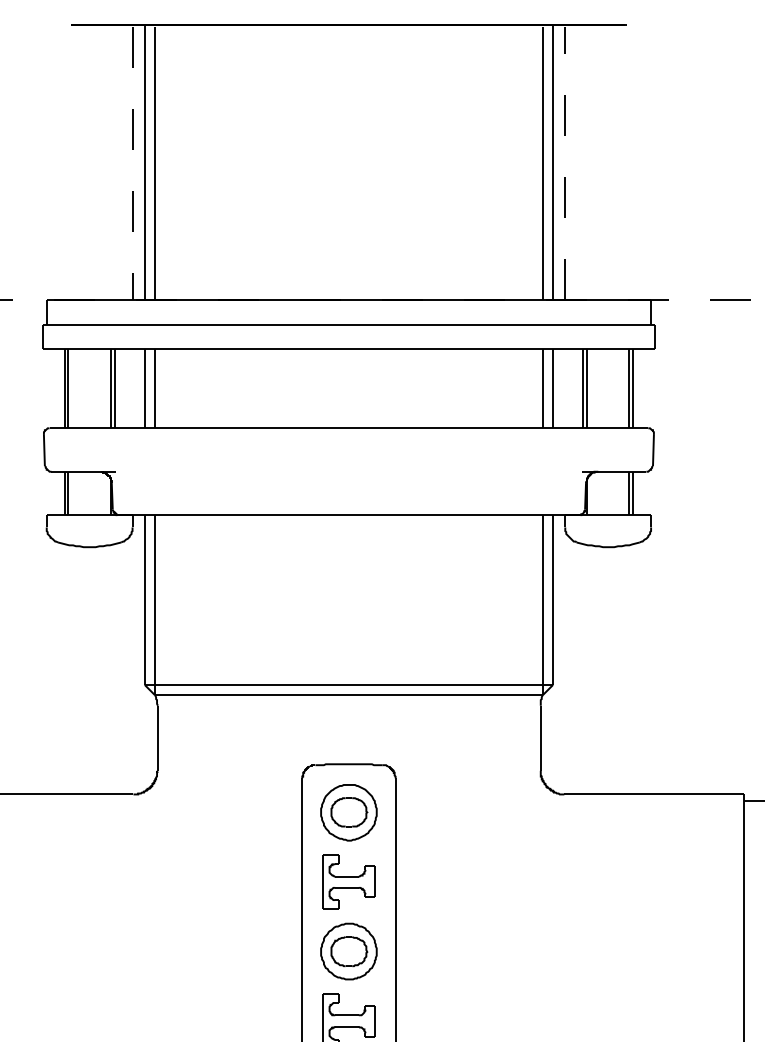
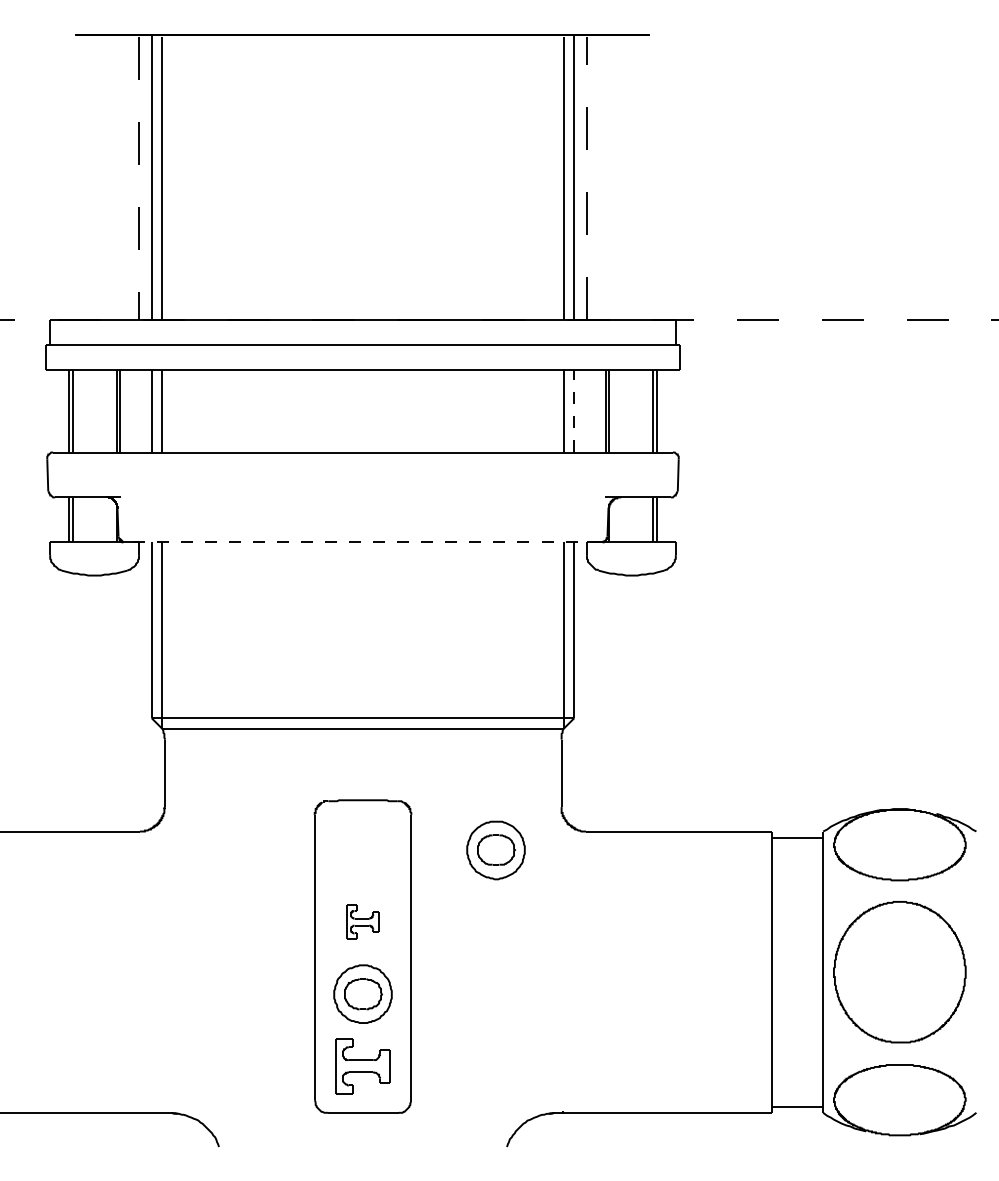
line: (553, 387) -> (574, 410), solid -> dashed
line: (349, 515) -> (363, 542), solid -> dashed
part: (348, 812) -> (495, 850), moved
part: (348, 881) -> (362, 921), size x0.6

